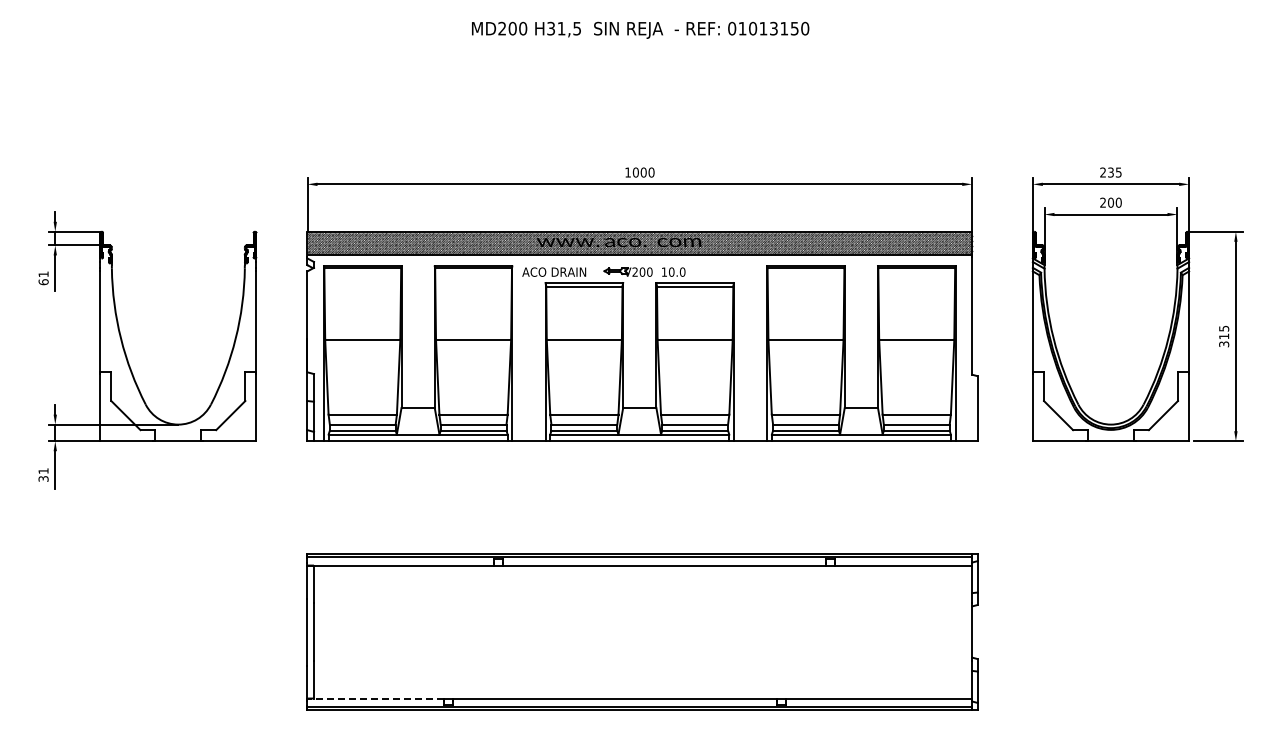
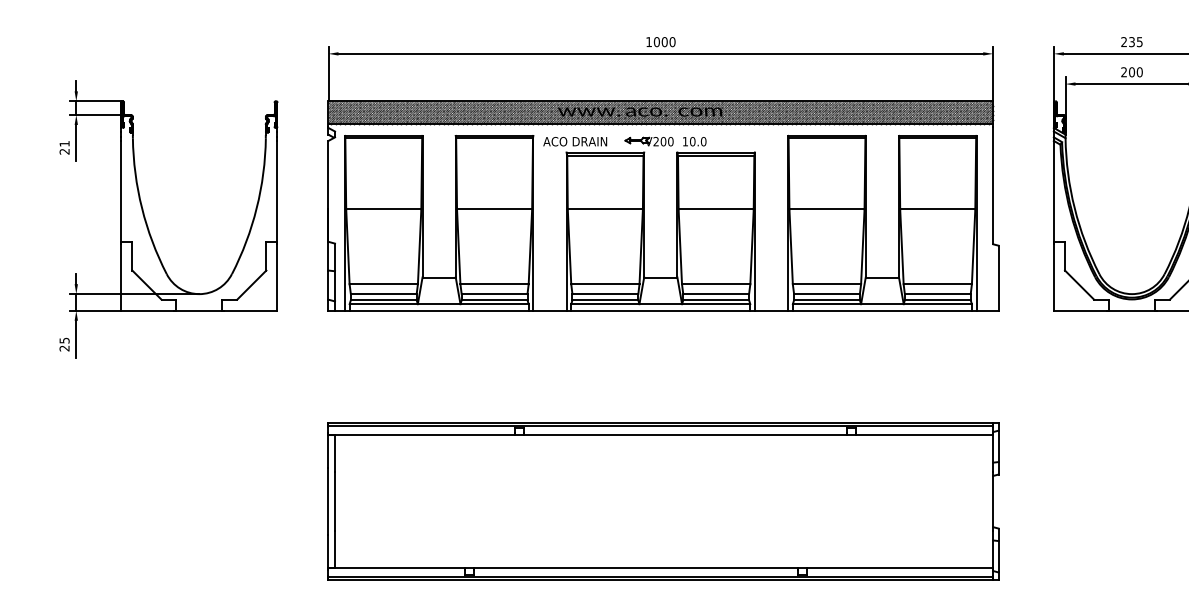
text: (43, 282) -> (64, 152), 61 -> 21
text: (43, 474) -> (64, 344), 31 -> 25
line: (375, 698) -> (396, 568), dashed -> solid

